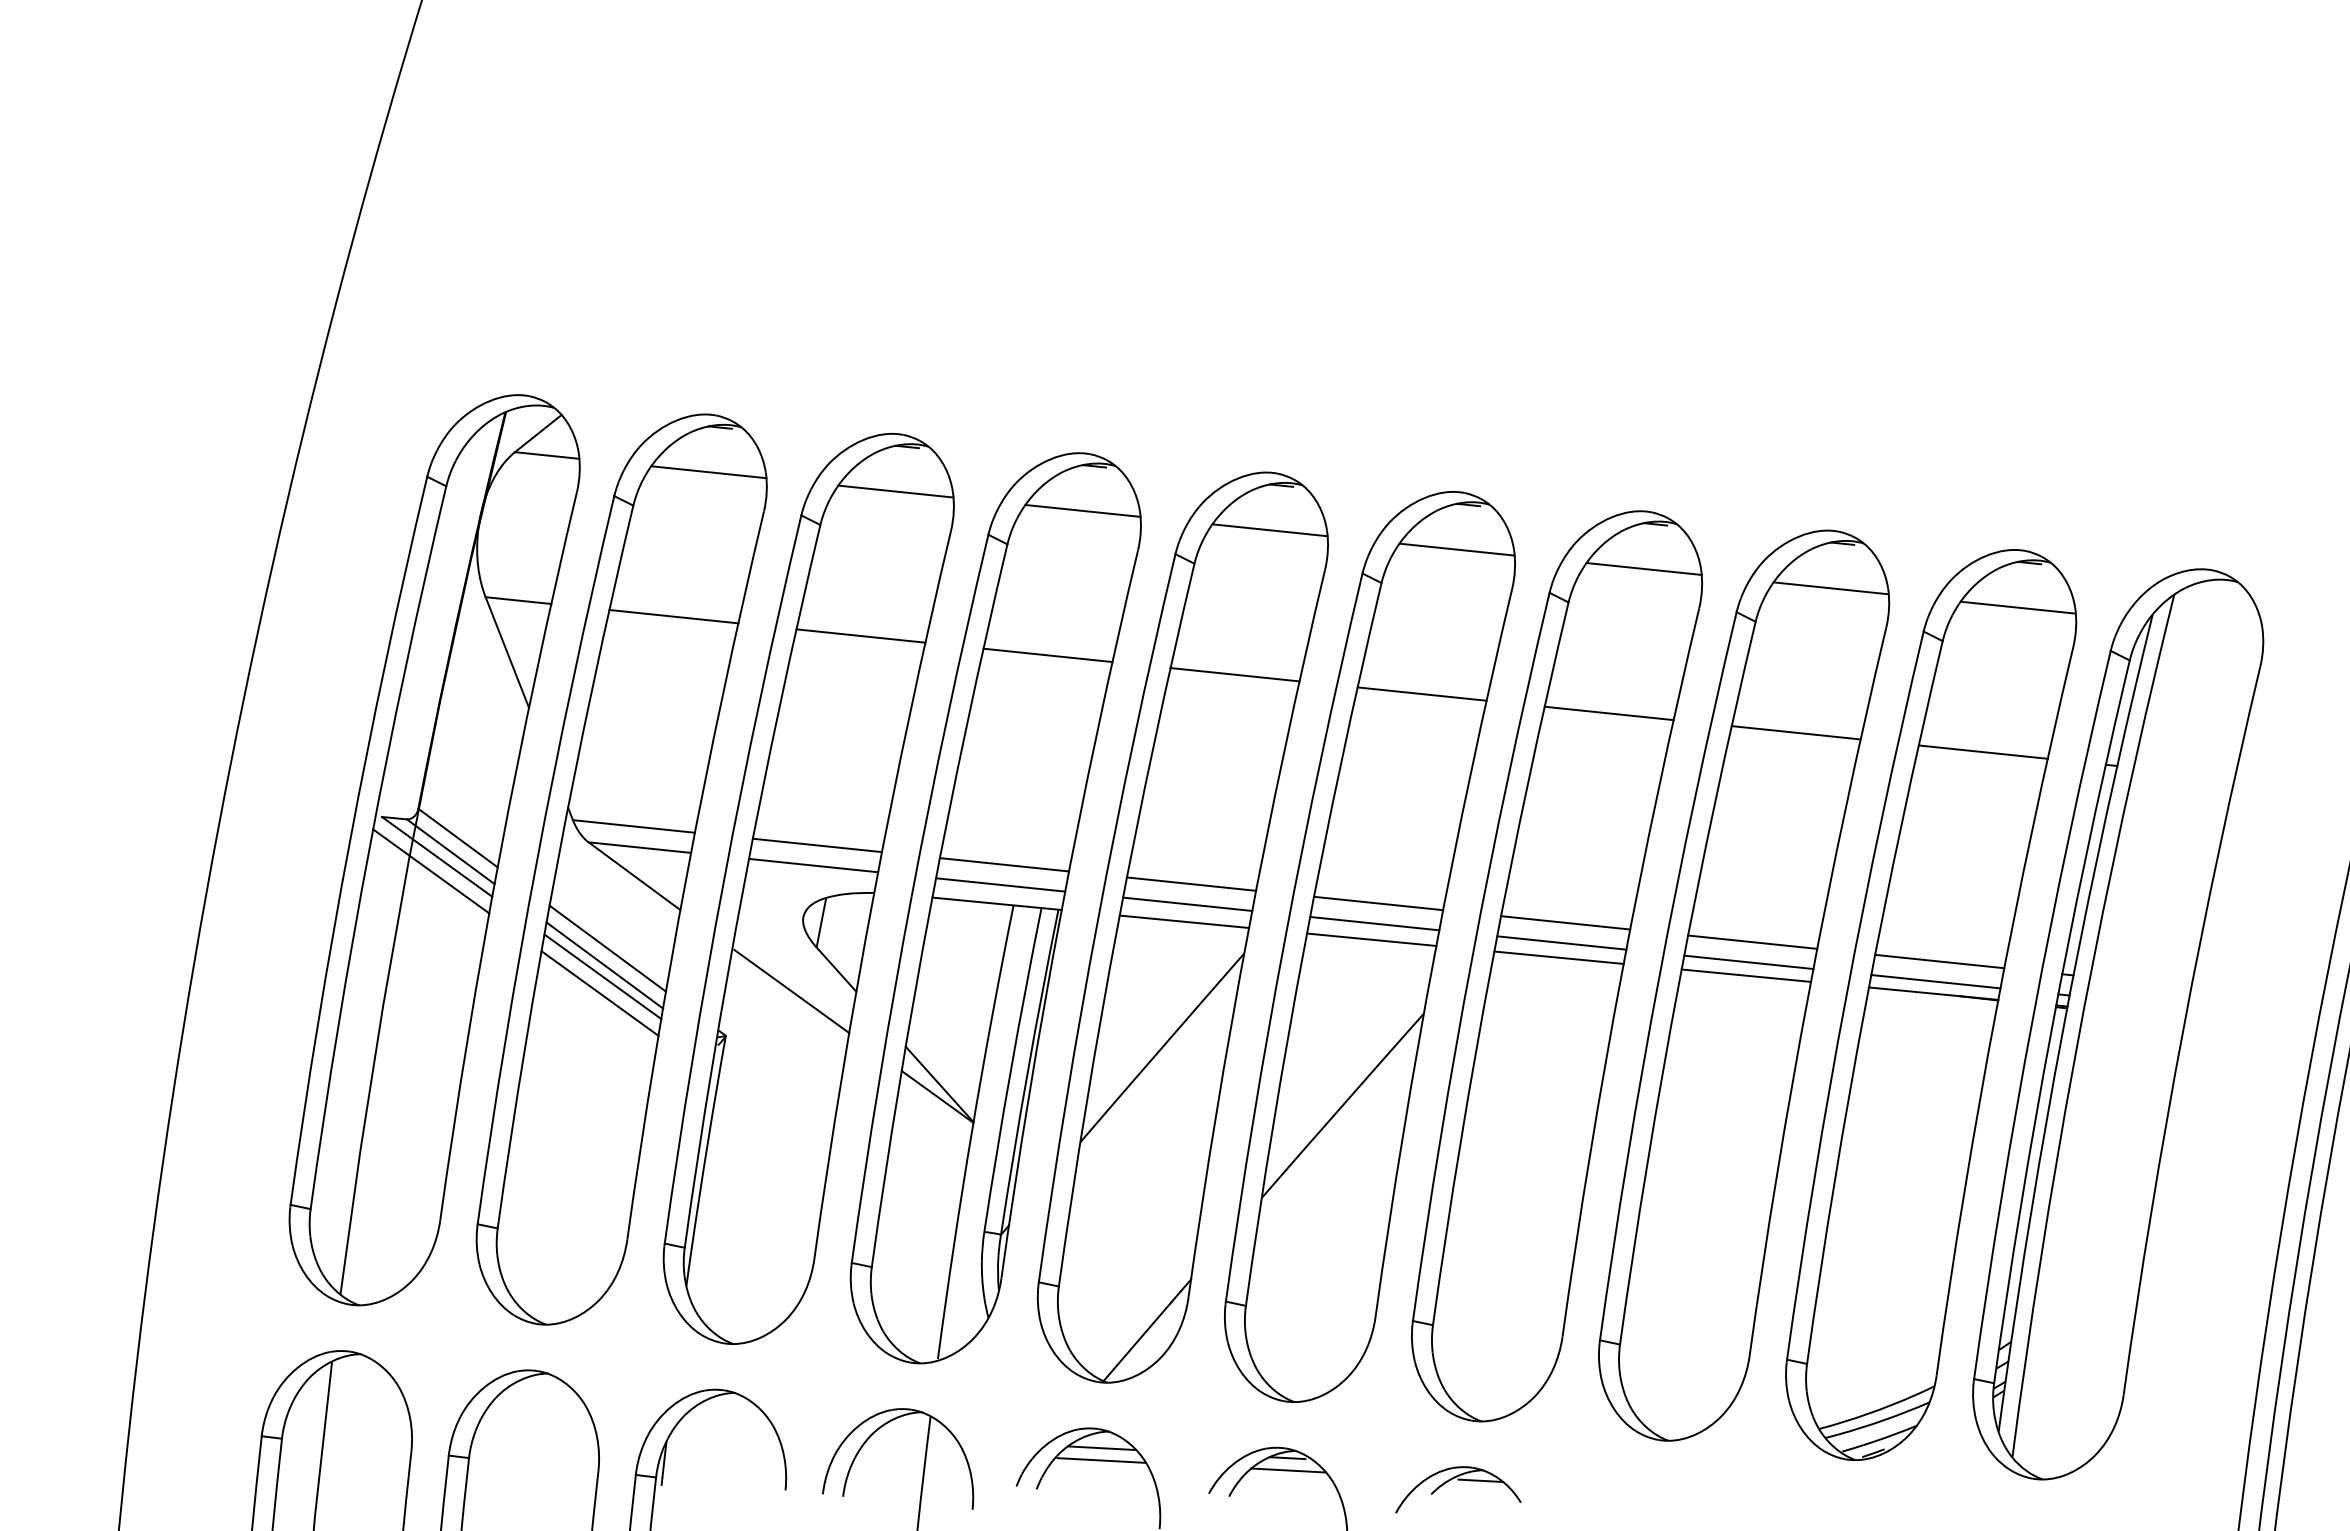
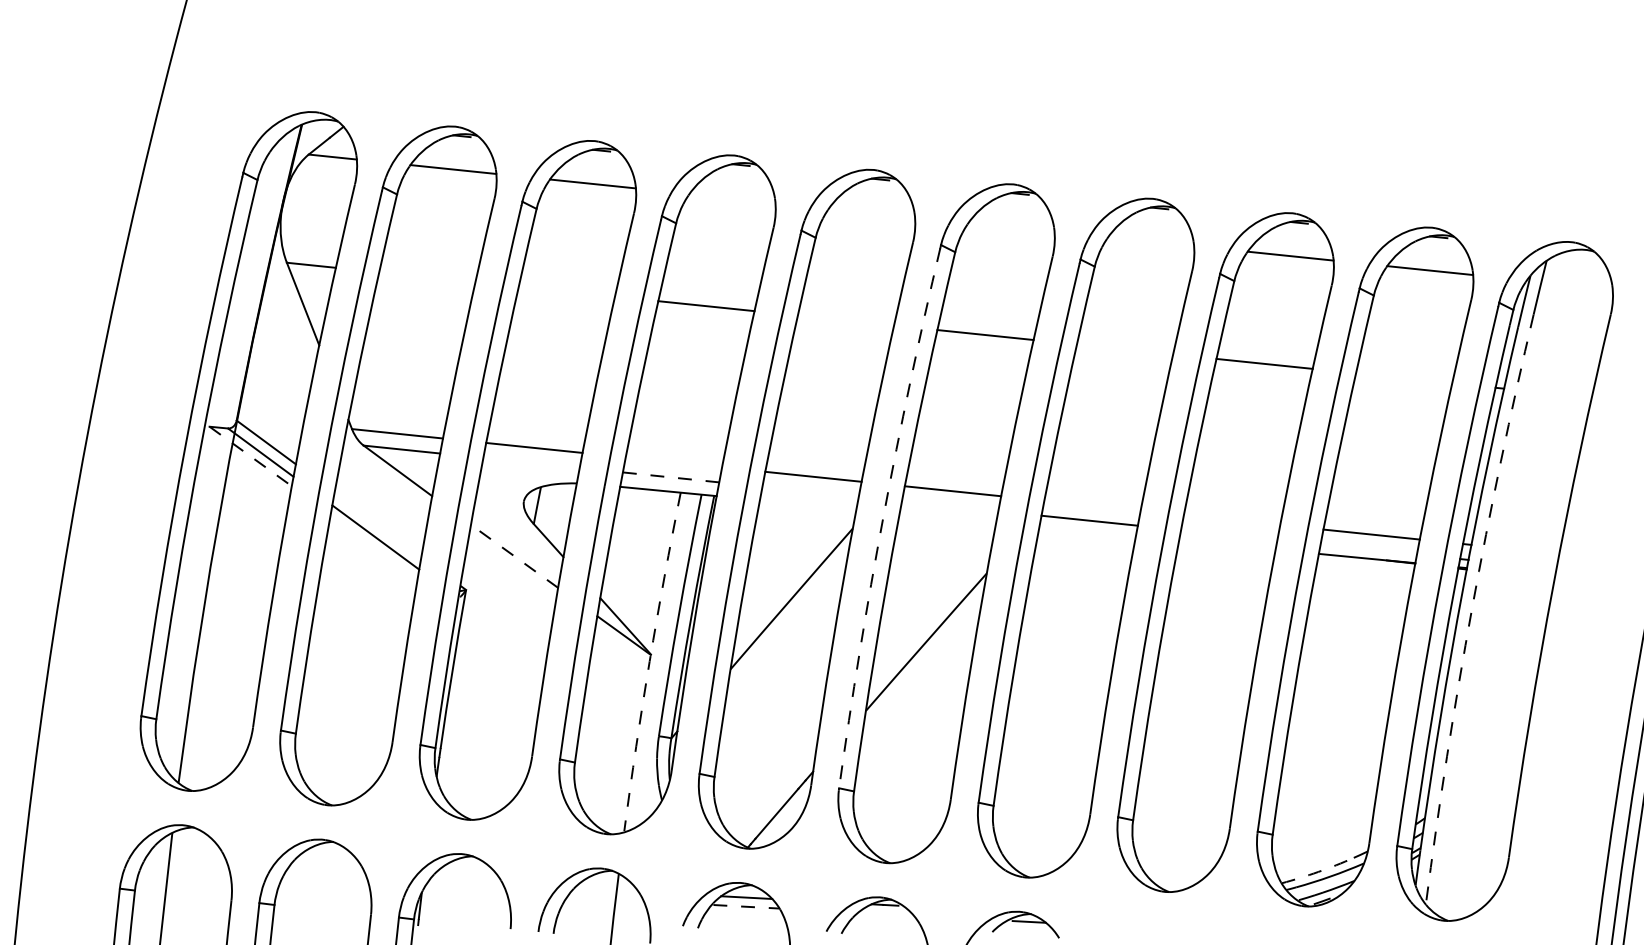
line: (1082, 510) -> (732, 198), removed
line: (1269, 530) -> (871, 213), removed
line: (1456, 549) -> (1011, 227), removed
line: (1643, 568) -> (1150, 241), removed
line: (673, 616) -> (427, 277), removed
line: (860, 635) -> (566, 291), removed
line: (1234, 674) -> (845, 320), removed
line: (1608, 713) -> (1124, 349), removed
line: (1982, 751) -> (1403, 377), removed
line: (437, 857) -> (250, 456), solid -> dashed
line: (1004, 864) -> (673, 462), removed
line: (813, 865) -> (531, 462), removed
line: (431, 871) -> (246, 467), removed
line: (1000, 884) -> (670, 477), solid -> dashed
line: (1187, 903) -> (810, 491), removed
line: (1184, 921) -> (808, 504), removed
line: (1565, 922) -> (1092, 505), removed
line: (1374, 923) -> (949, 506), removed
arc: (1285, 938) -> (883, 517), solid -> dashed
line: (1371, 939) -> (947, 518), removed
line: (1752, 941) -> (1231, 519), removed
line: (607, 948) -> (377, 524), removed
line: (1558, 957) -> (1087, 531), removed
line: (1748, 962) -> (1228, 535), removed
line: (1746, 975) -> (1227, 544), removed
line: (602, 976) -> (374, 545), removed
line: (1935, 981) -> (1368, 549), removed
line: (791, 991) -> (515, 556), solid -> dashed
line: (599, 993) -> (371, 558), removed
arc: (2074, 1060) -> (1472, 608), solid -> dashed
arc: (971, 1131) -> (649, 661), solid -> dashed
arc: (1868, 1413) -> (1318, 871), solid -> dashed
line: (1102, 1460) -> (747, 906), solid -> dashed
line: (1288, 1470) -> (885, 914), removed

